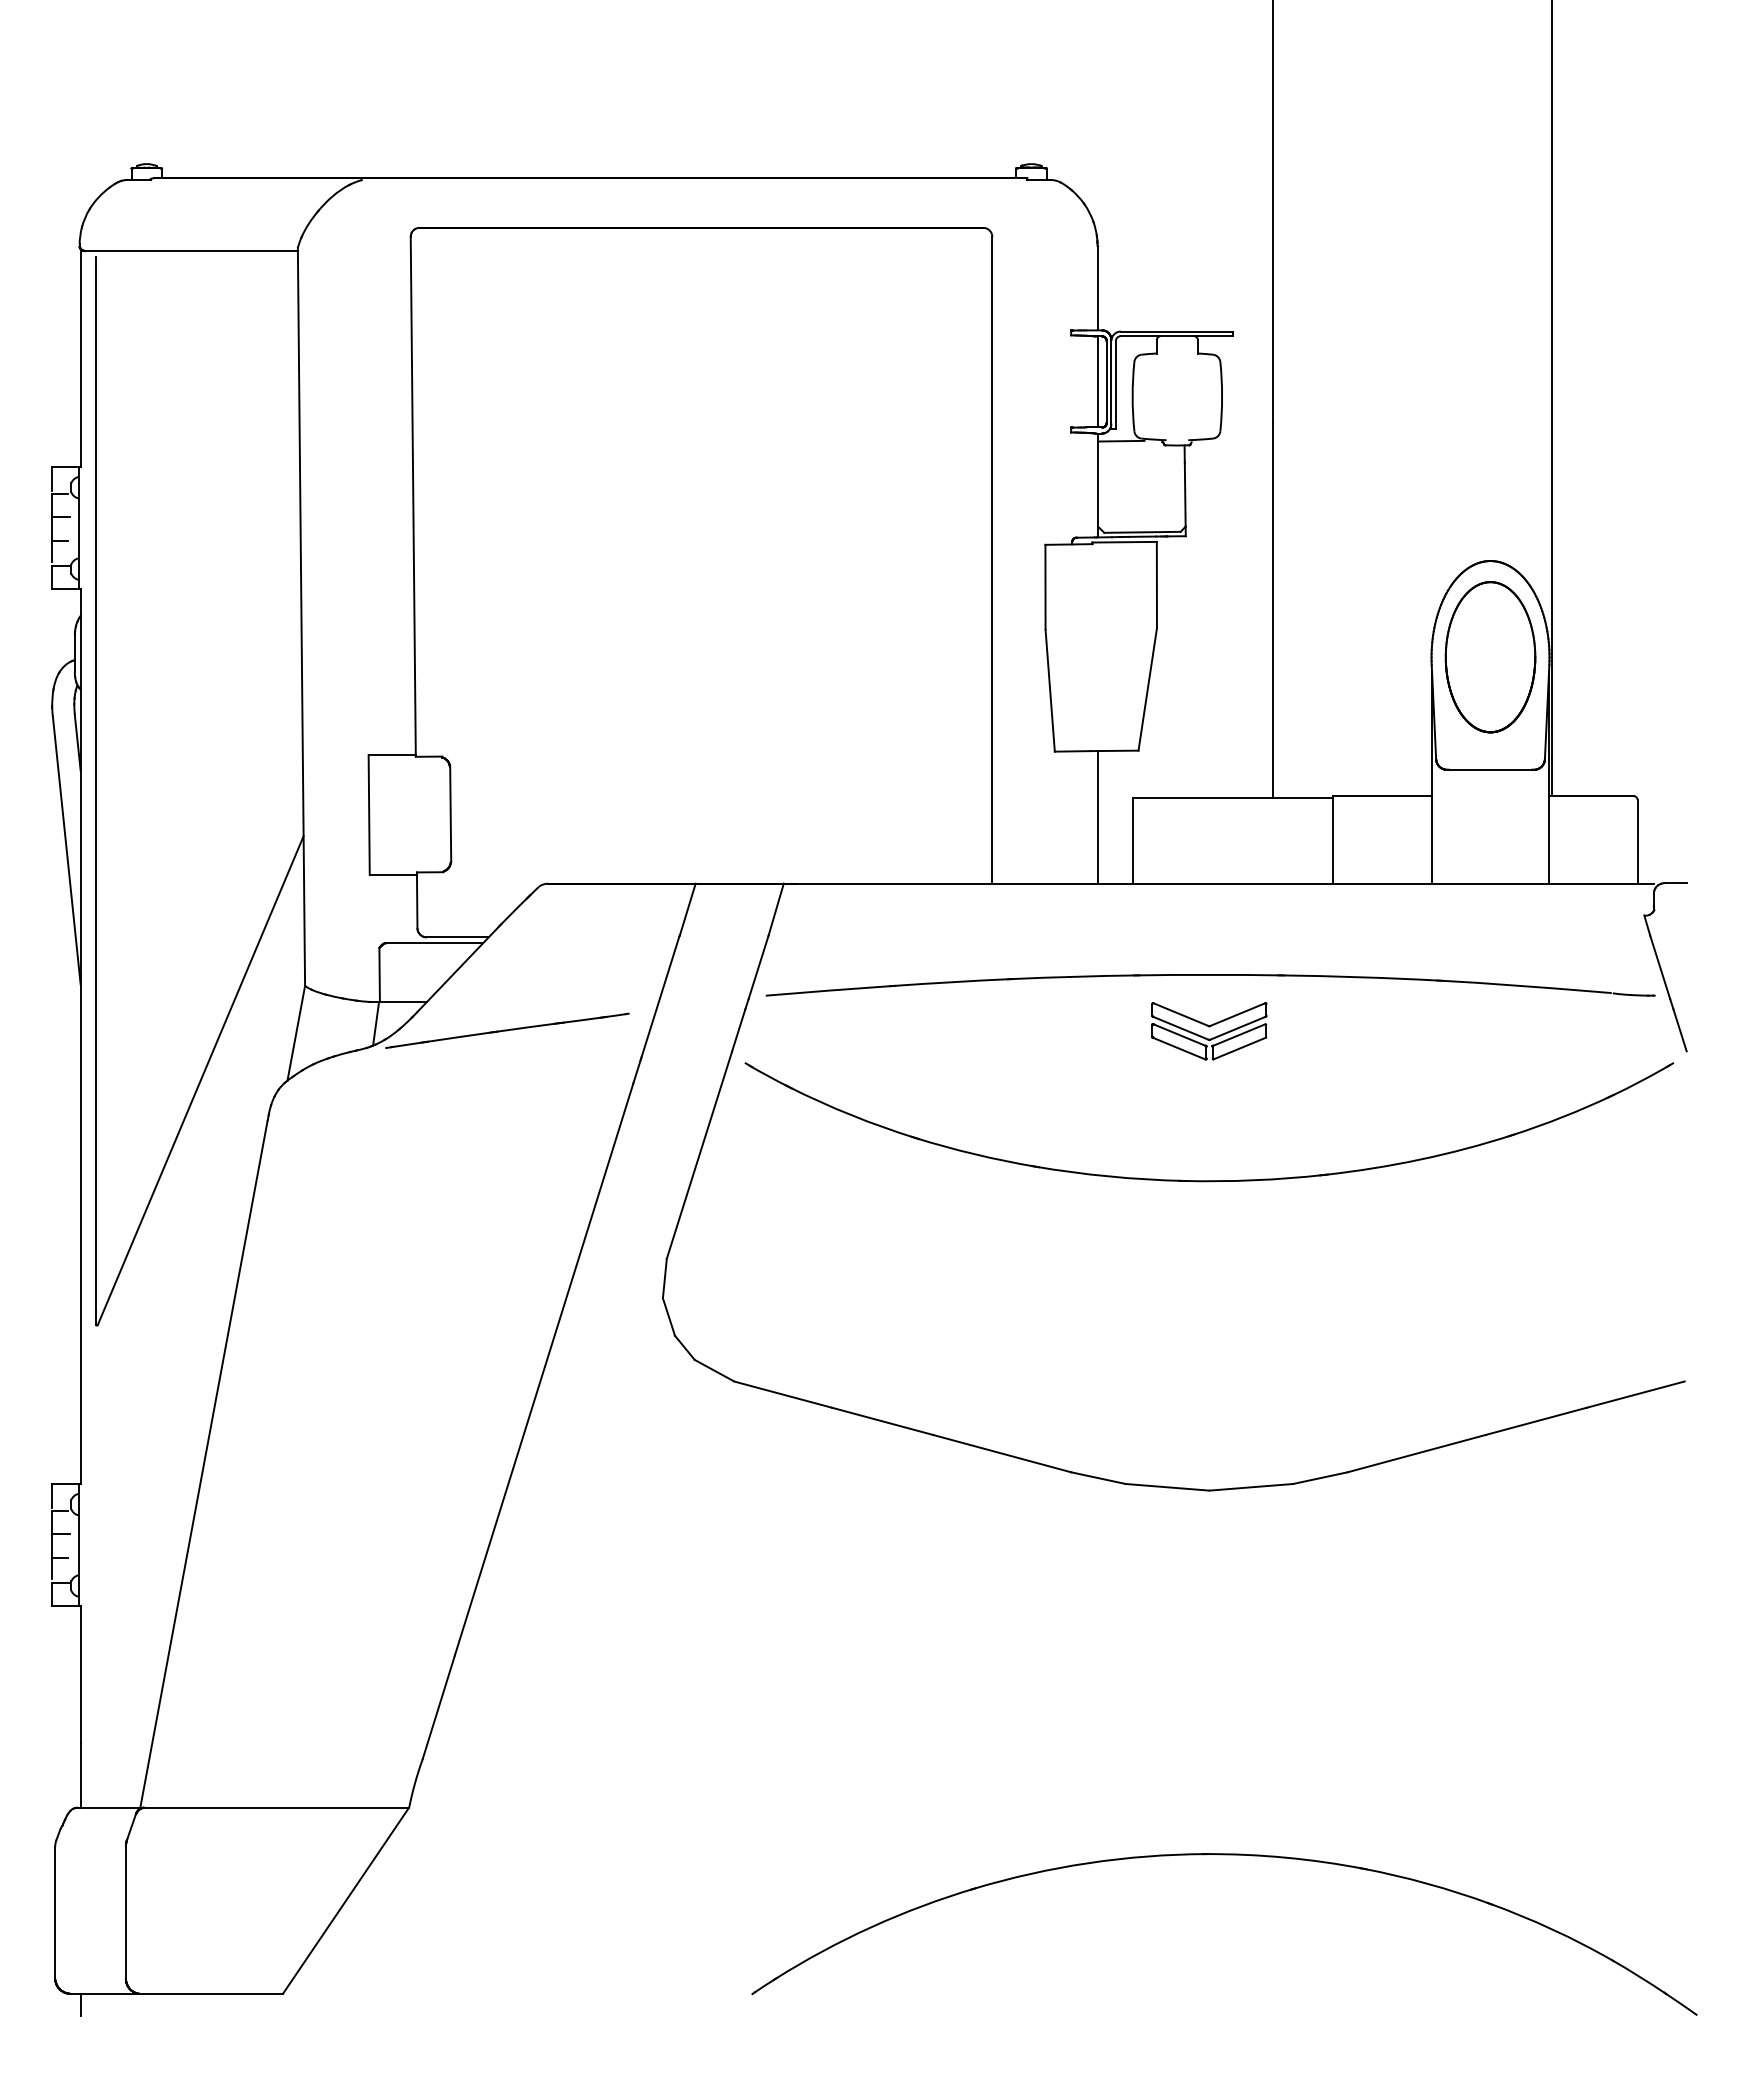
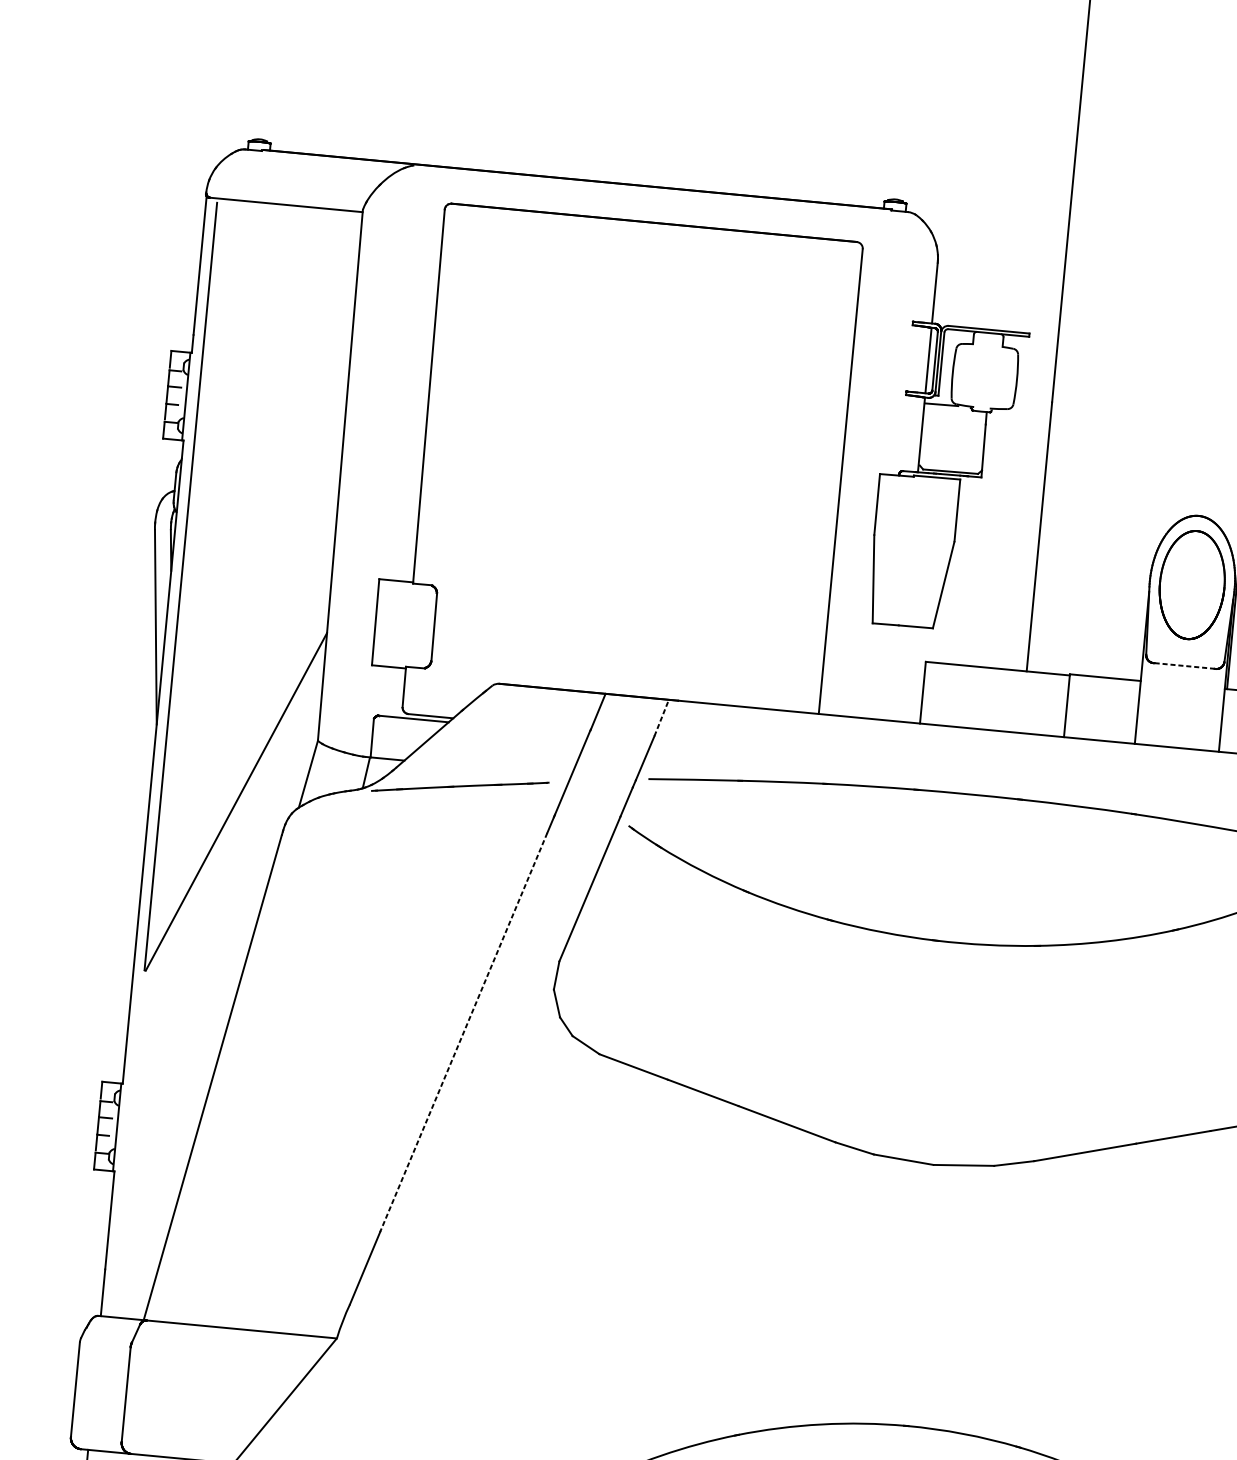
line: (1490, 769) -> (1184, 665), solid -> dashed
line: (1097, 817) -> (898, 673), removed
line: (776, 909) -> (661, 717), solid -> dashed
part: (1209, 1031) -> (964, 834), removed
line: (544, 1369) -> (463, 1032), solid -> dashed

